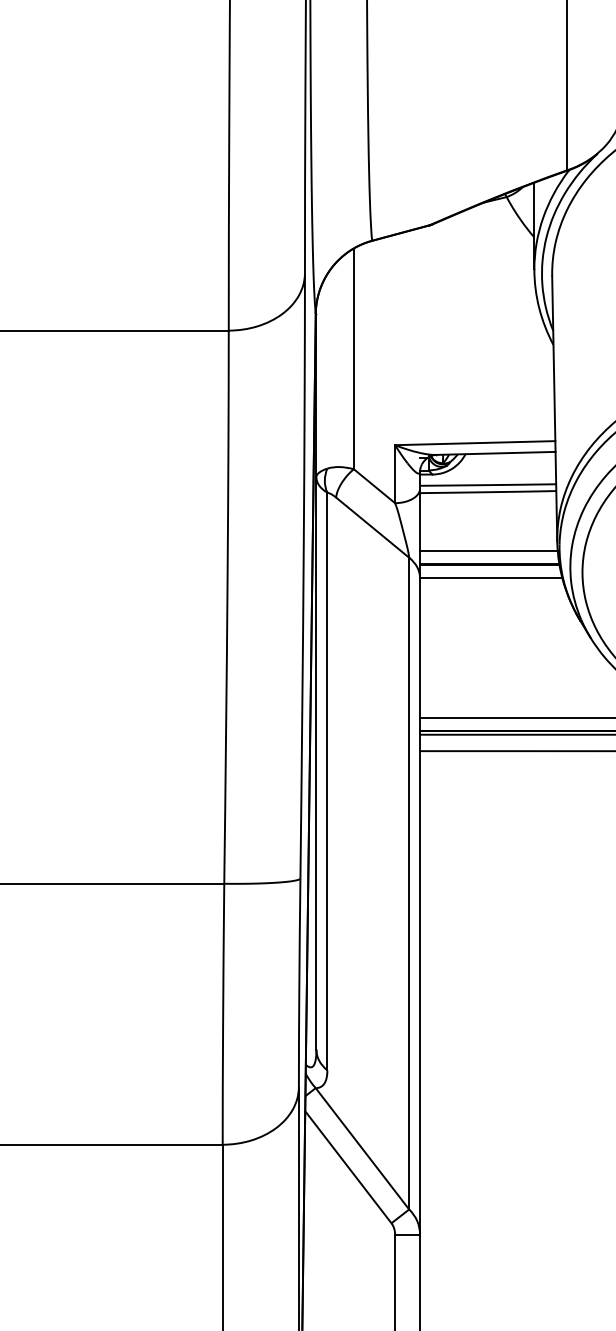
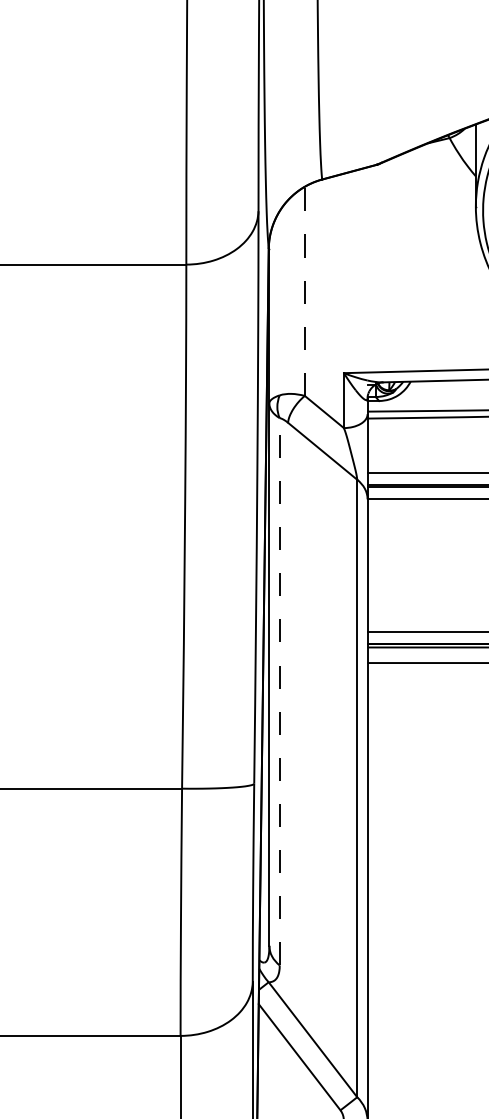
line: (353, 358) -> (304, 291), solid -> dashed
line: (327, 781) -> (279, 691), solid -> dashed

